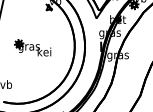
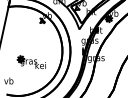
part: (31, 46) -> (30, 61), moved

